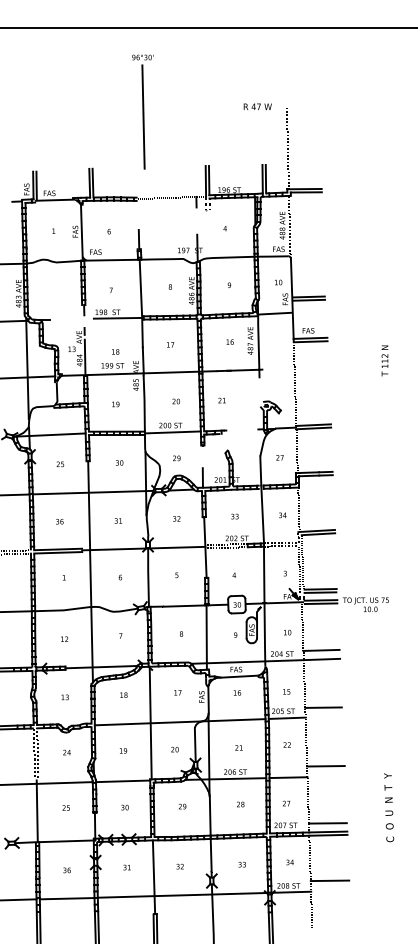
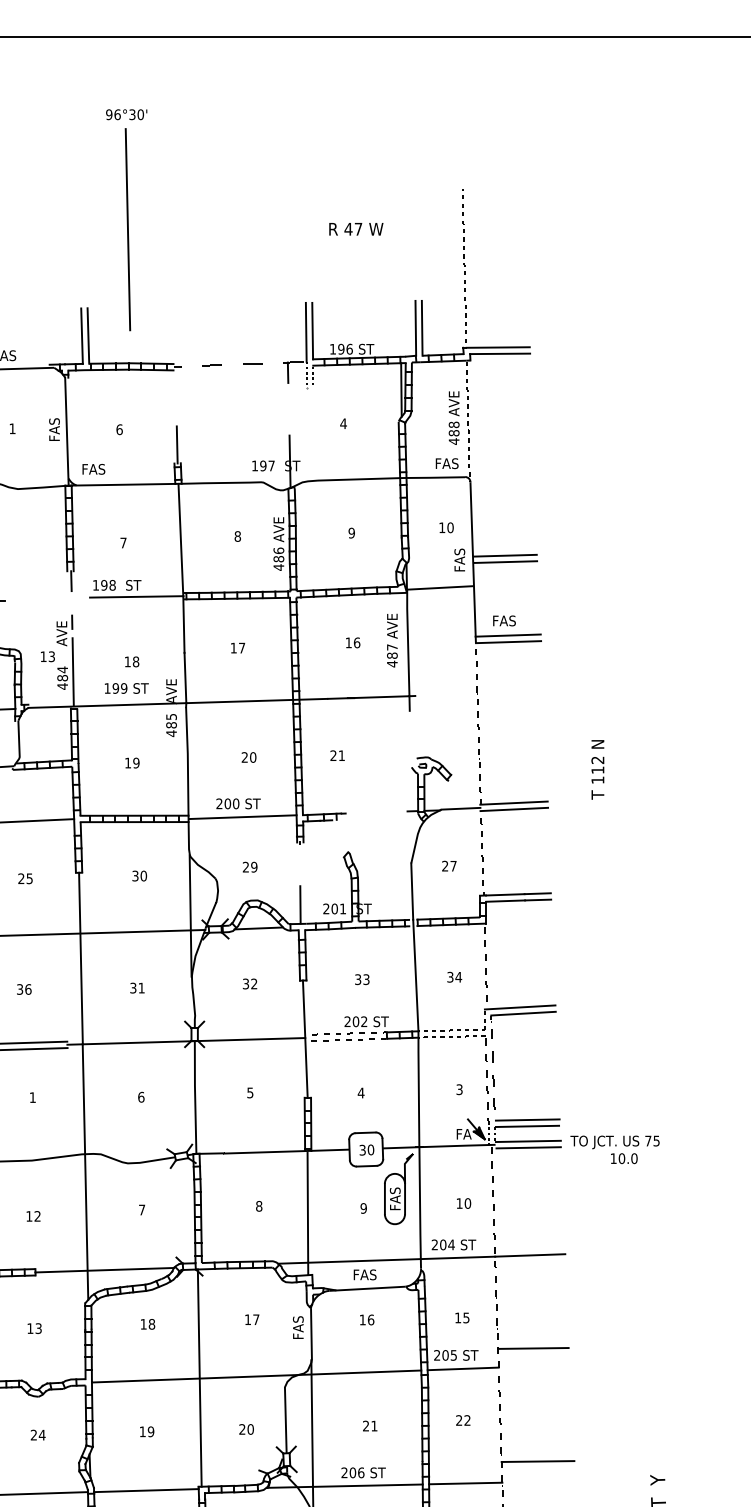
text: (257, 106) -> (355, 228), moved
part: (142, 111) -> (126, 218), moved
text: (384, 360) -> (596, 769), moved
line: (321, 649) -> (529, 1236), removed

